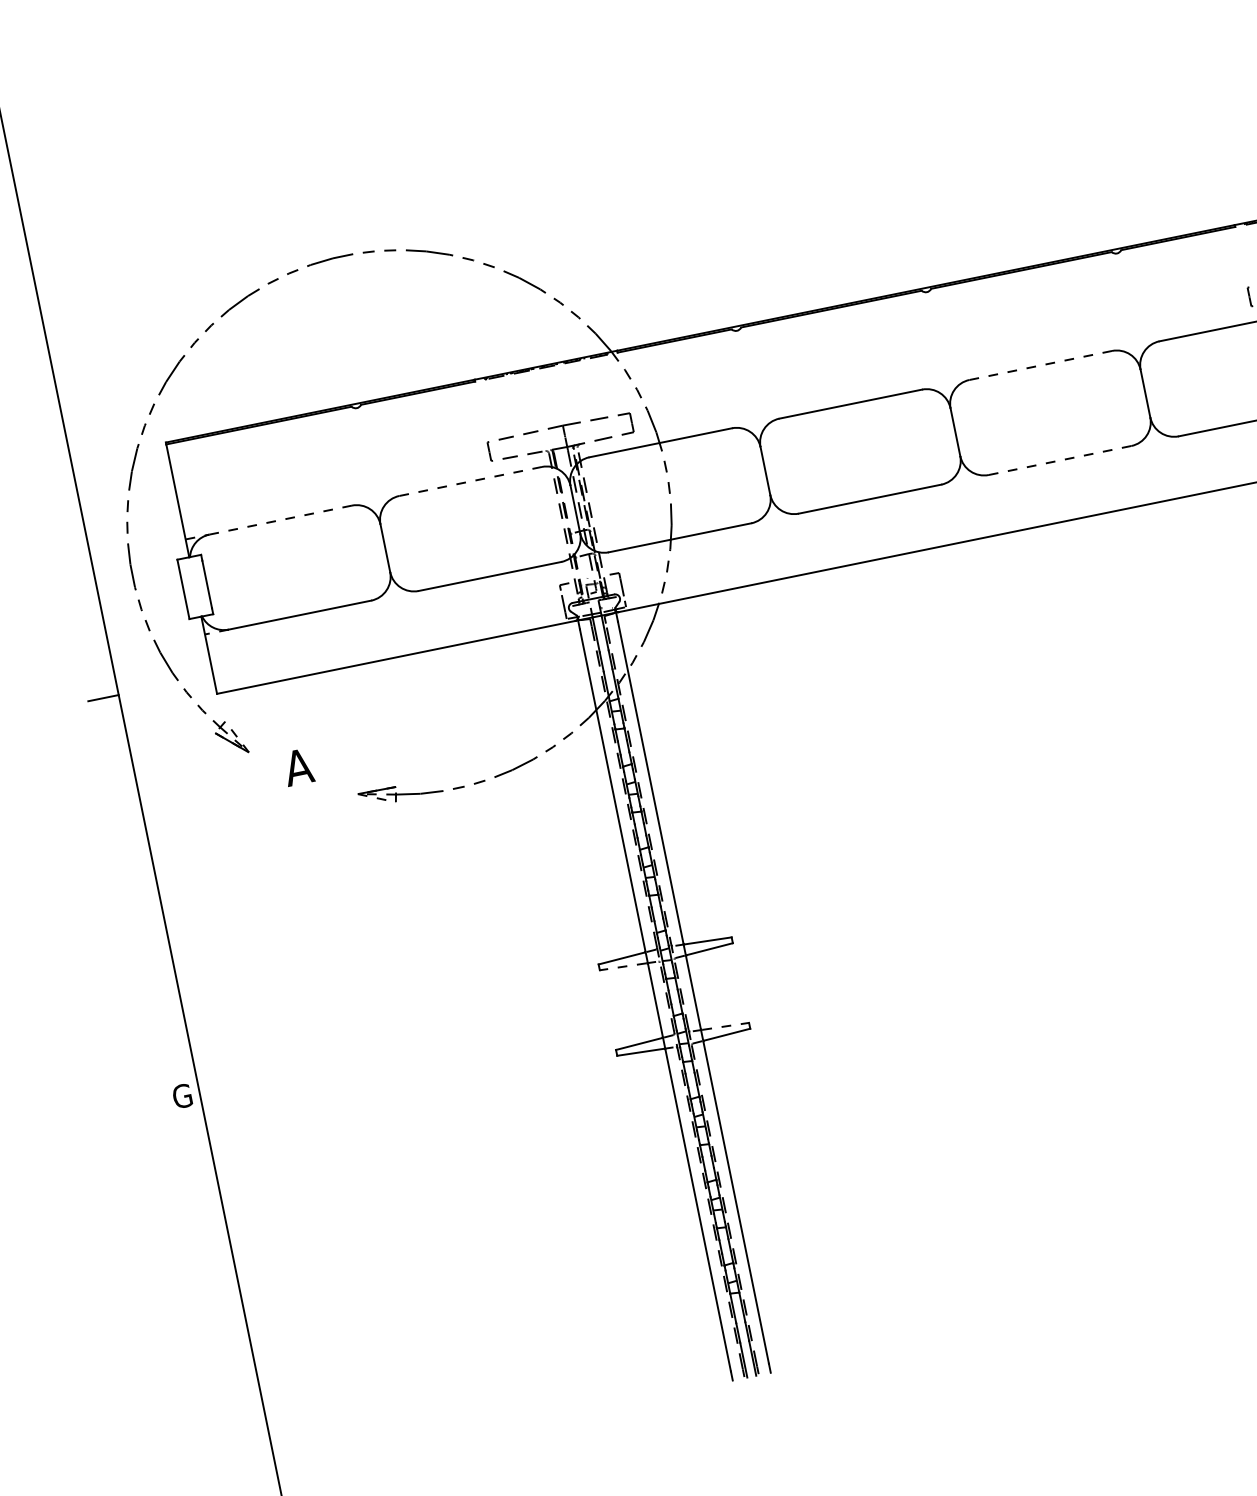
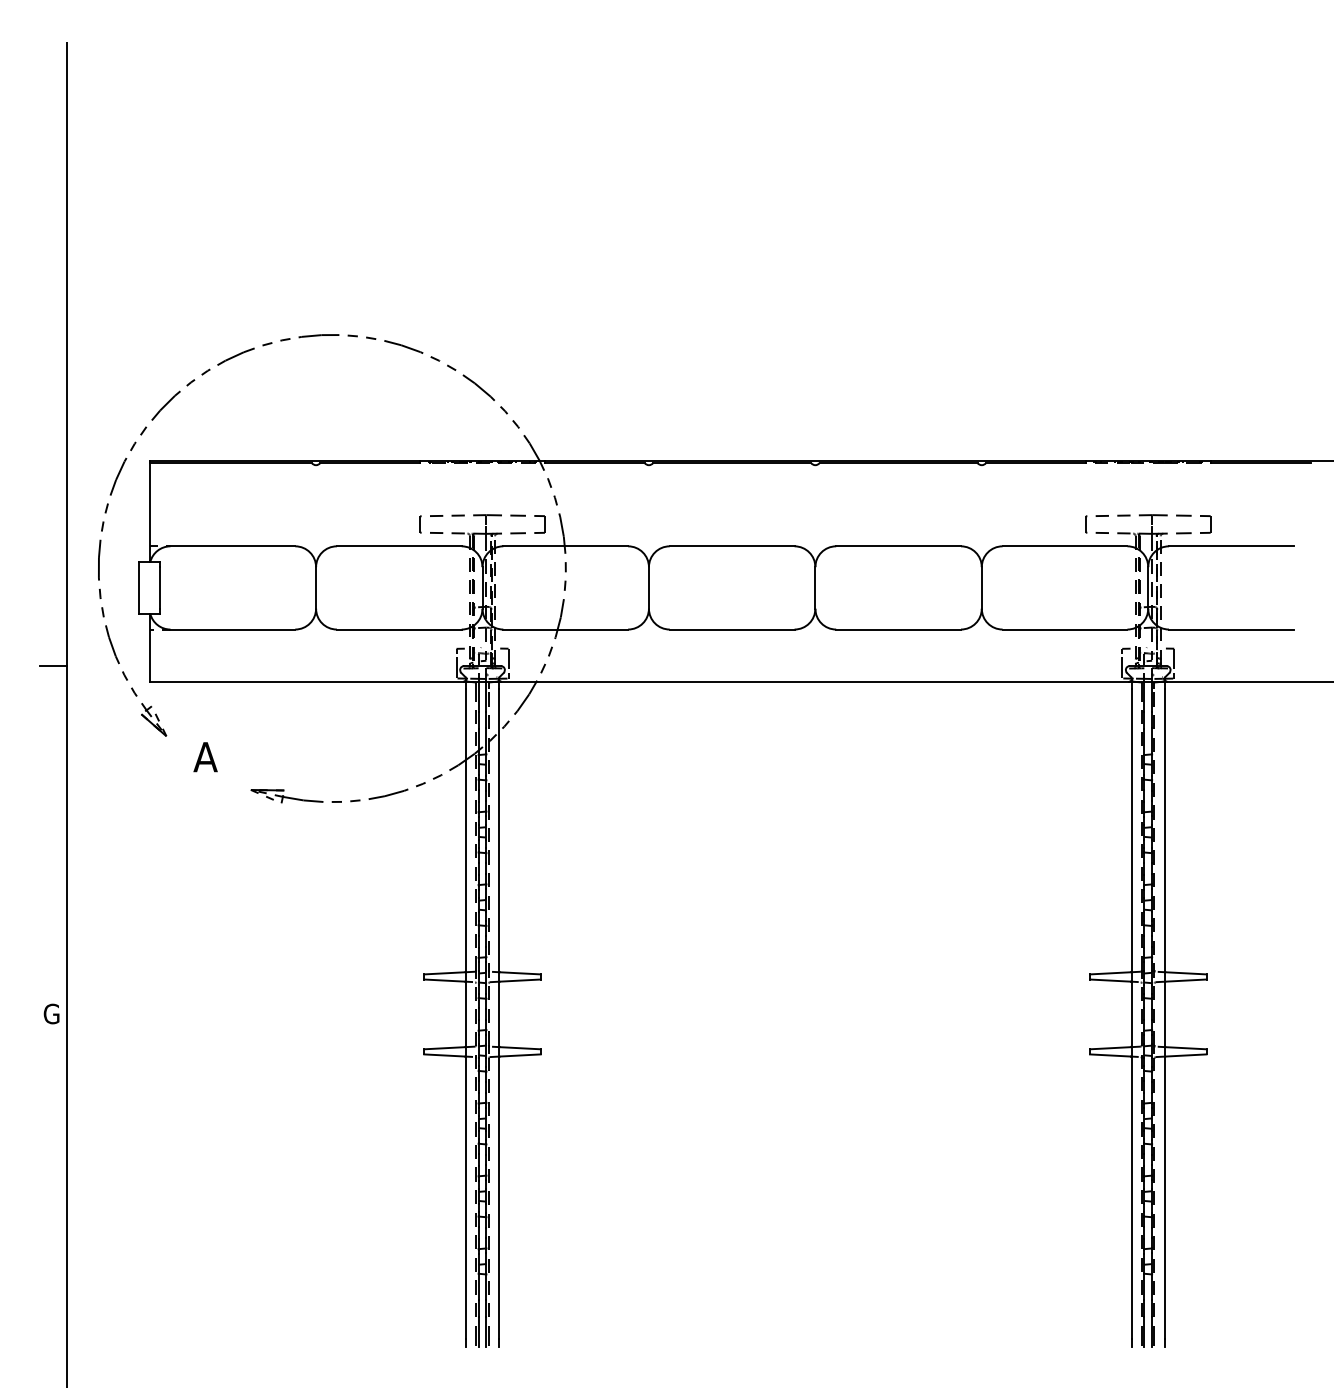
line: (1040, 365) -> (898, 546), dashed -> solid
line: (1061, 460) -> (899, 629), dashed -> solid
line: (470, 481) -> (399, 546), dashed -> solid
line: (280, 520) -> (232, 546), dashed -> solid
line: (622, 966) -> (443, 980), dashed -> solid
line: (726, 1026) -> (521, 1048), dashed -> solid

